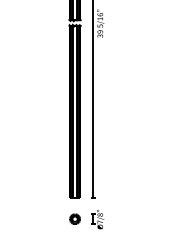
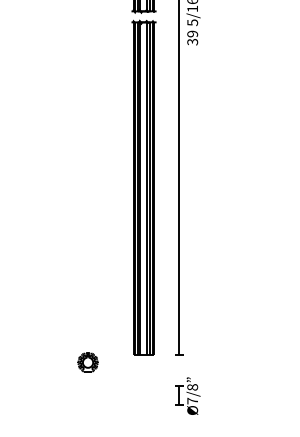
part: (74, 218) -> (86, 361), moved

